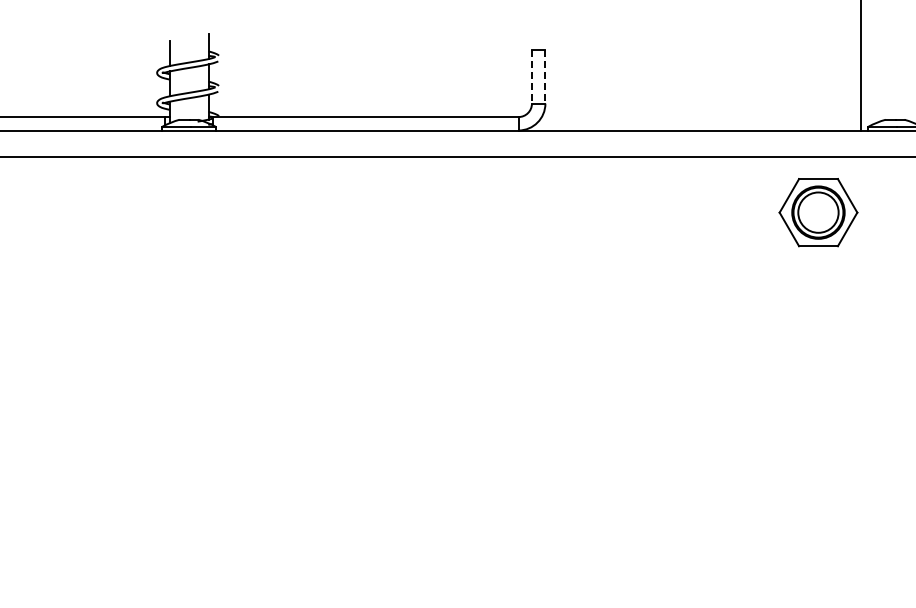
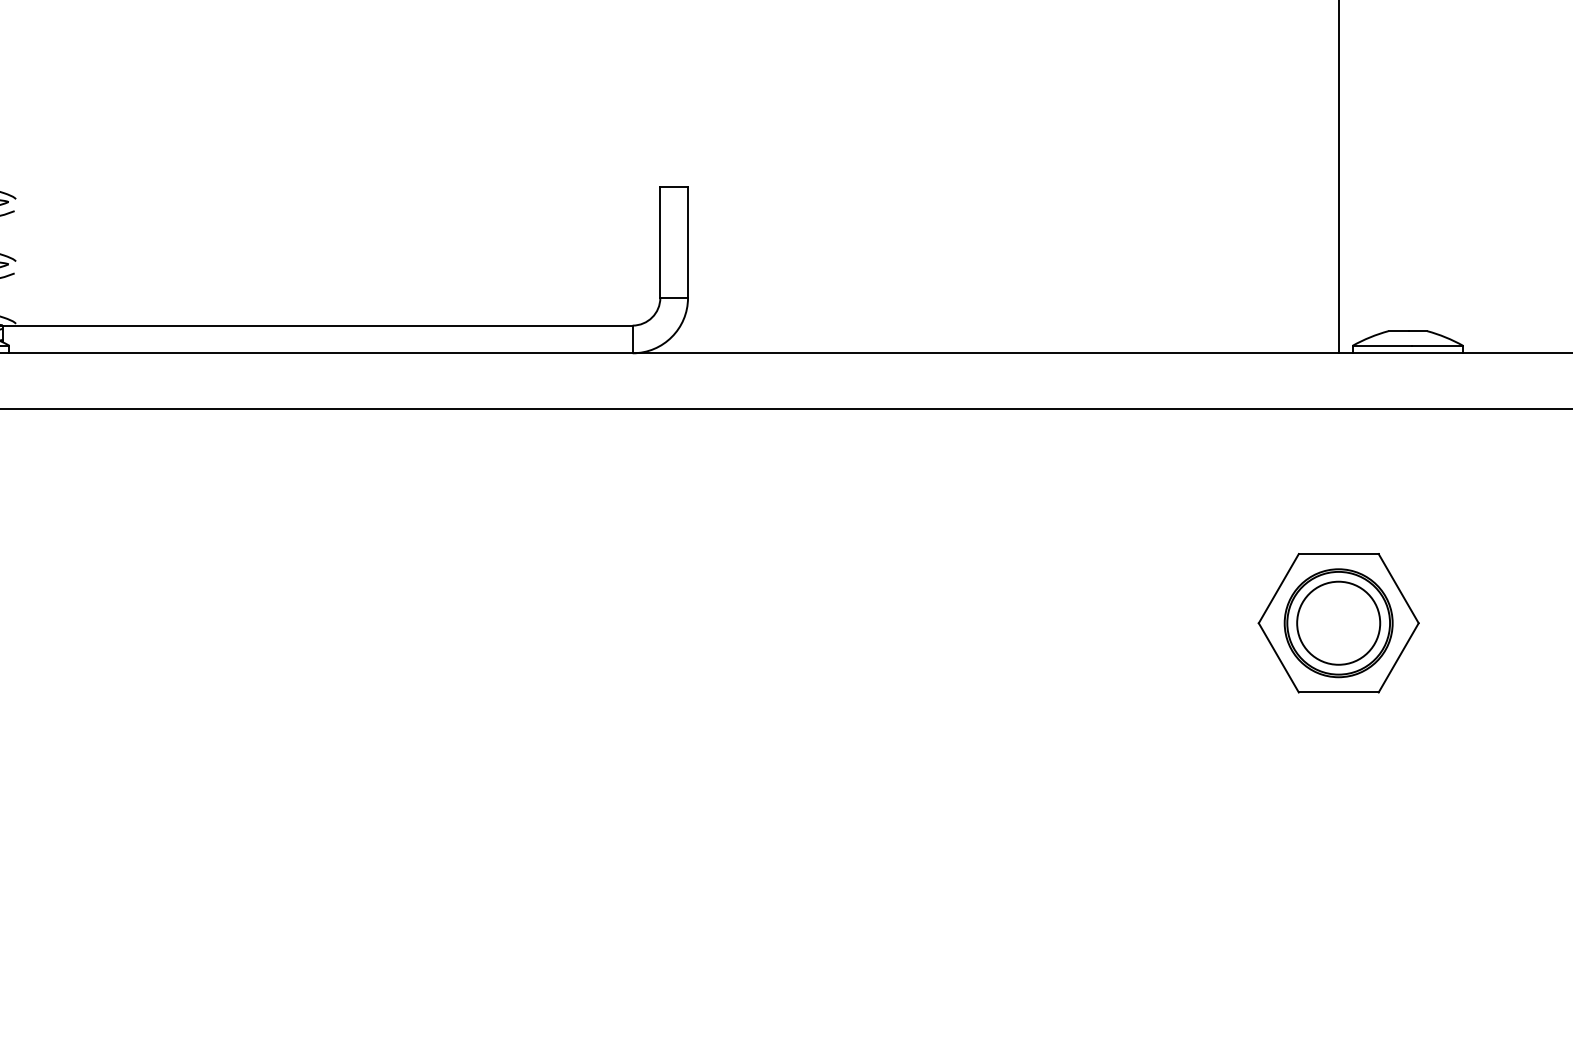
line: (531, 76) -> (659, 242), dashed -> solid
line: (545, 76) -> (688, 242), dashed -> solid
part: (818, 212) -> (1338, 622), moved

